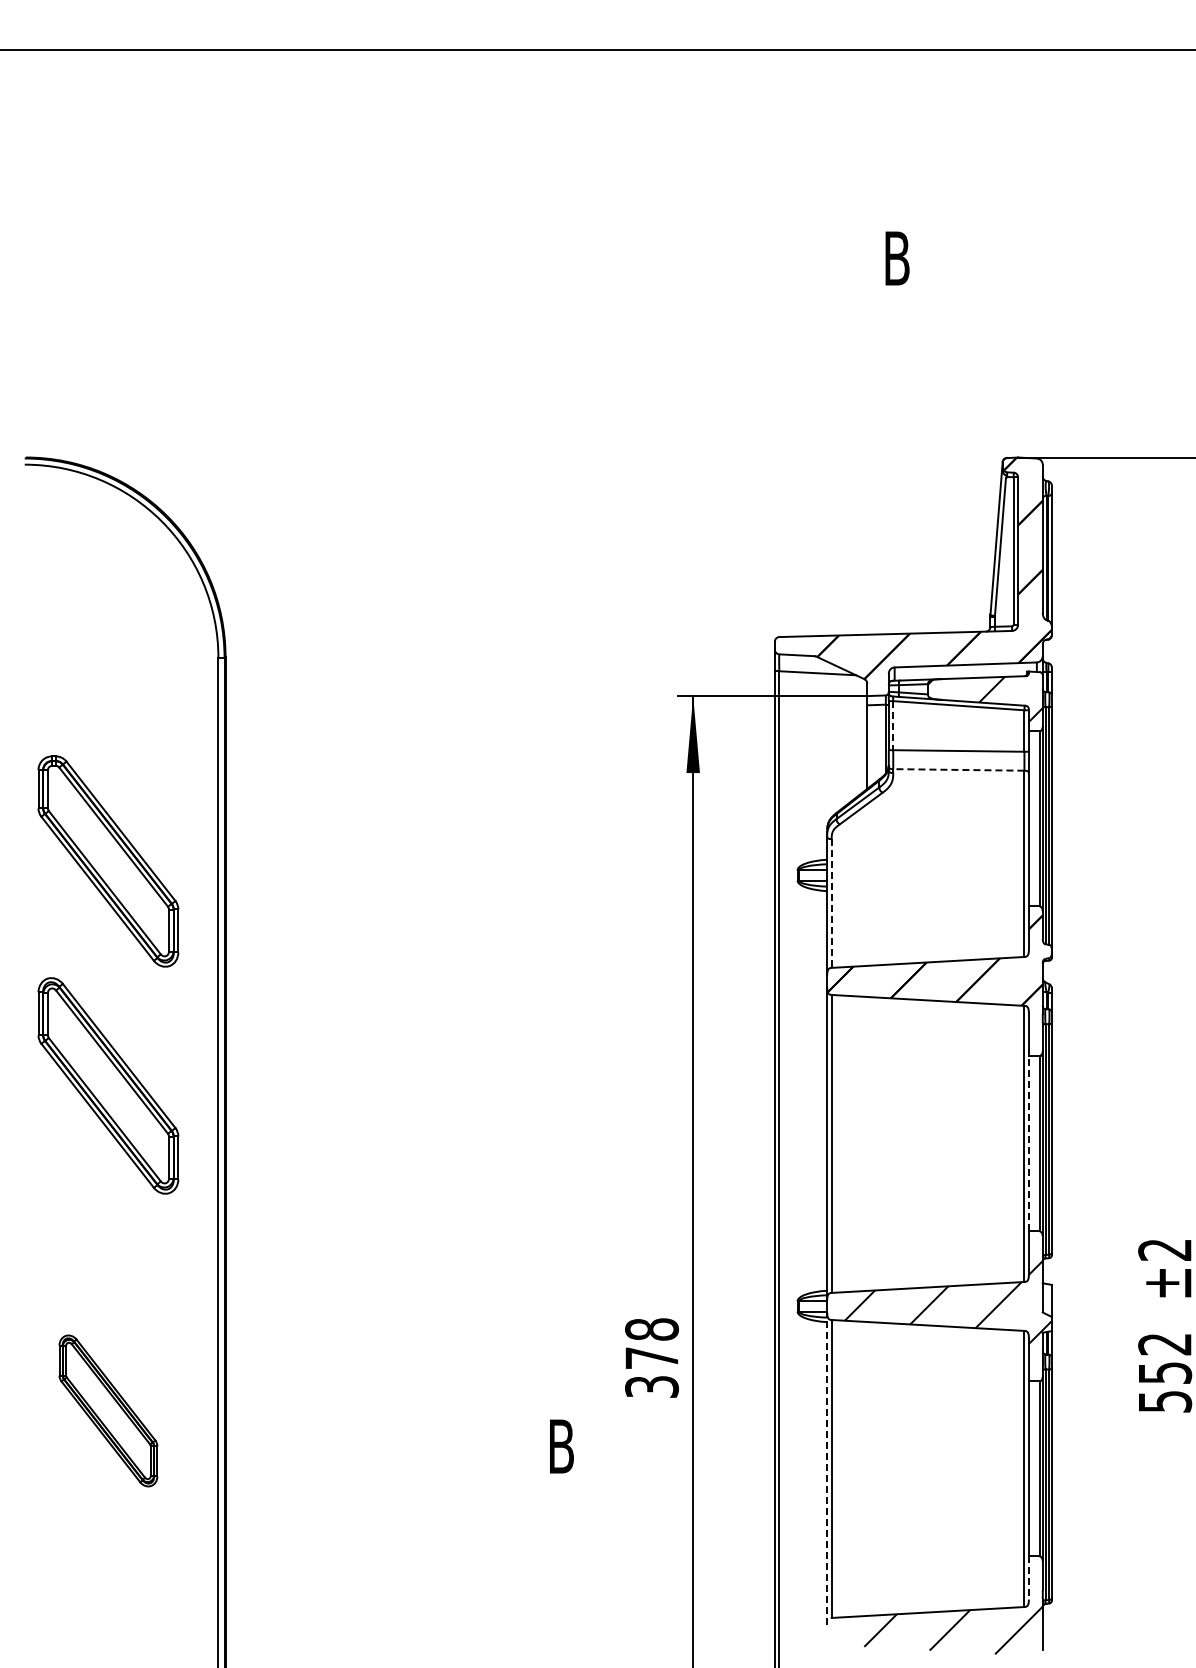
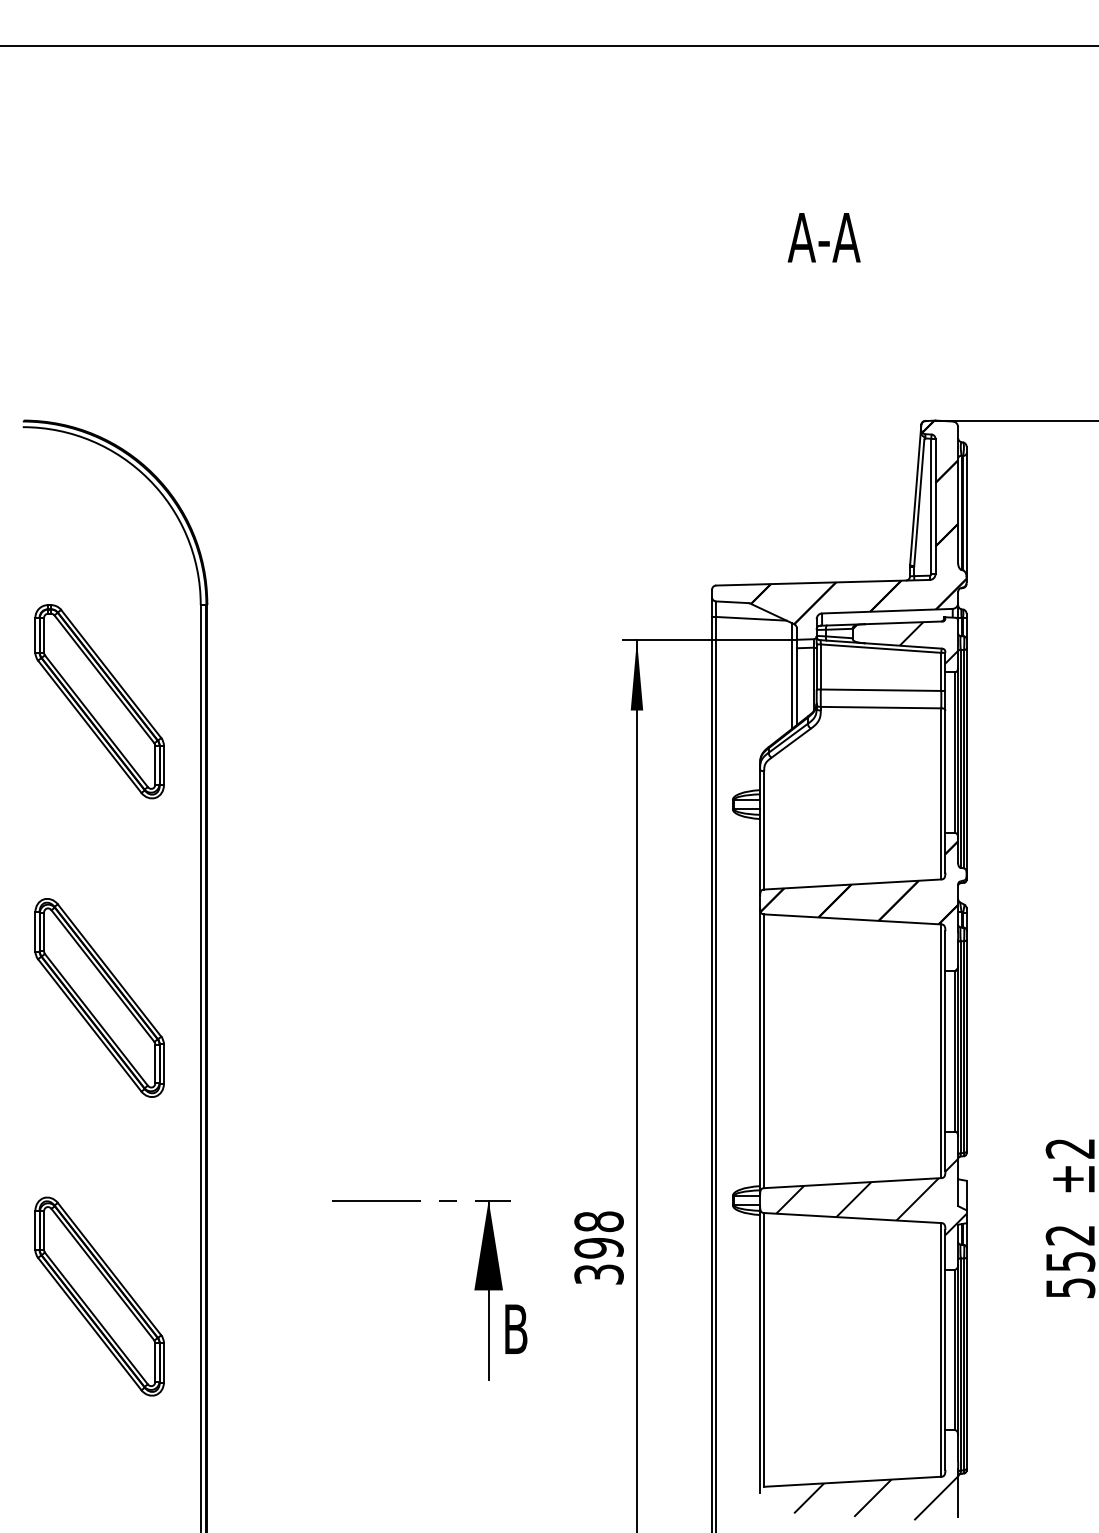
text: (896, 258) -> (823, 237), B -> A-A
line: (893, 725) -> (821, 666), dashed -> solid
line: (861, 735) -> (791, 675), added
line: (958, 769) -> (880, 707), dashed -> solid
part: (108, 861) -> (99, 701), moved
line: (831, 904) -> (764, 831), dashed -> solid
line: (1028, 1143) -> (945, 1050), dashed -> solid
text: (652, 1358) -> (599, 1248), 378 -> 398
part: (516, 1403) -> (474, 1289), added
part: (108, 1410) -> (99, 1296), size x1.43
line: (827, 1468) -> (760, 1349), dashed -> solid
line: (1028, 1578) -> (945, 1450), dashed -> solid

